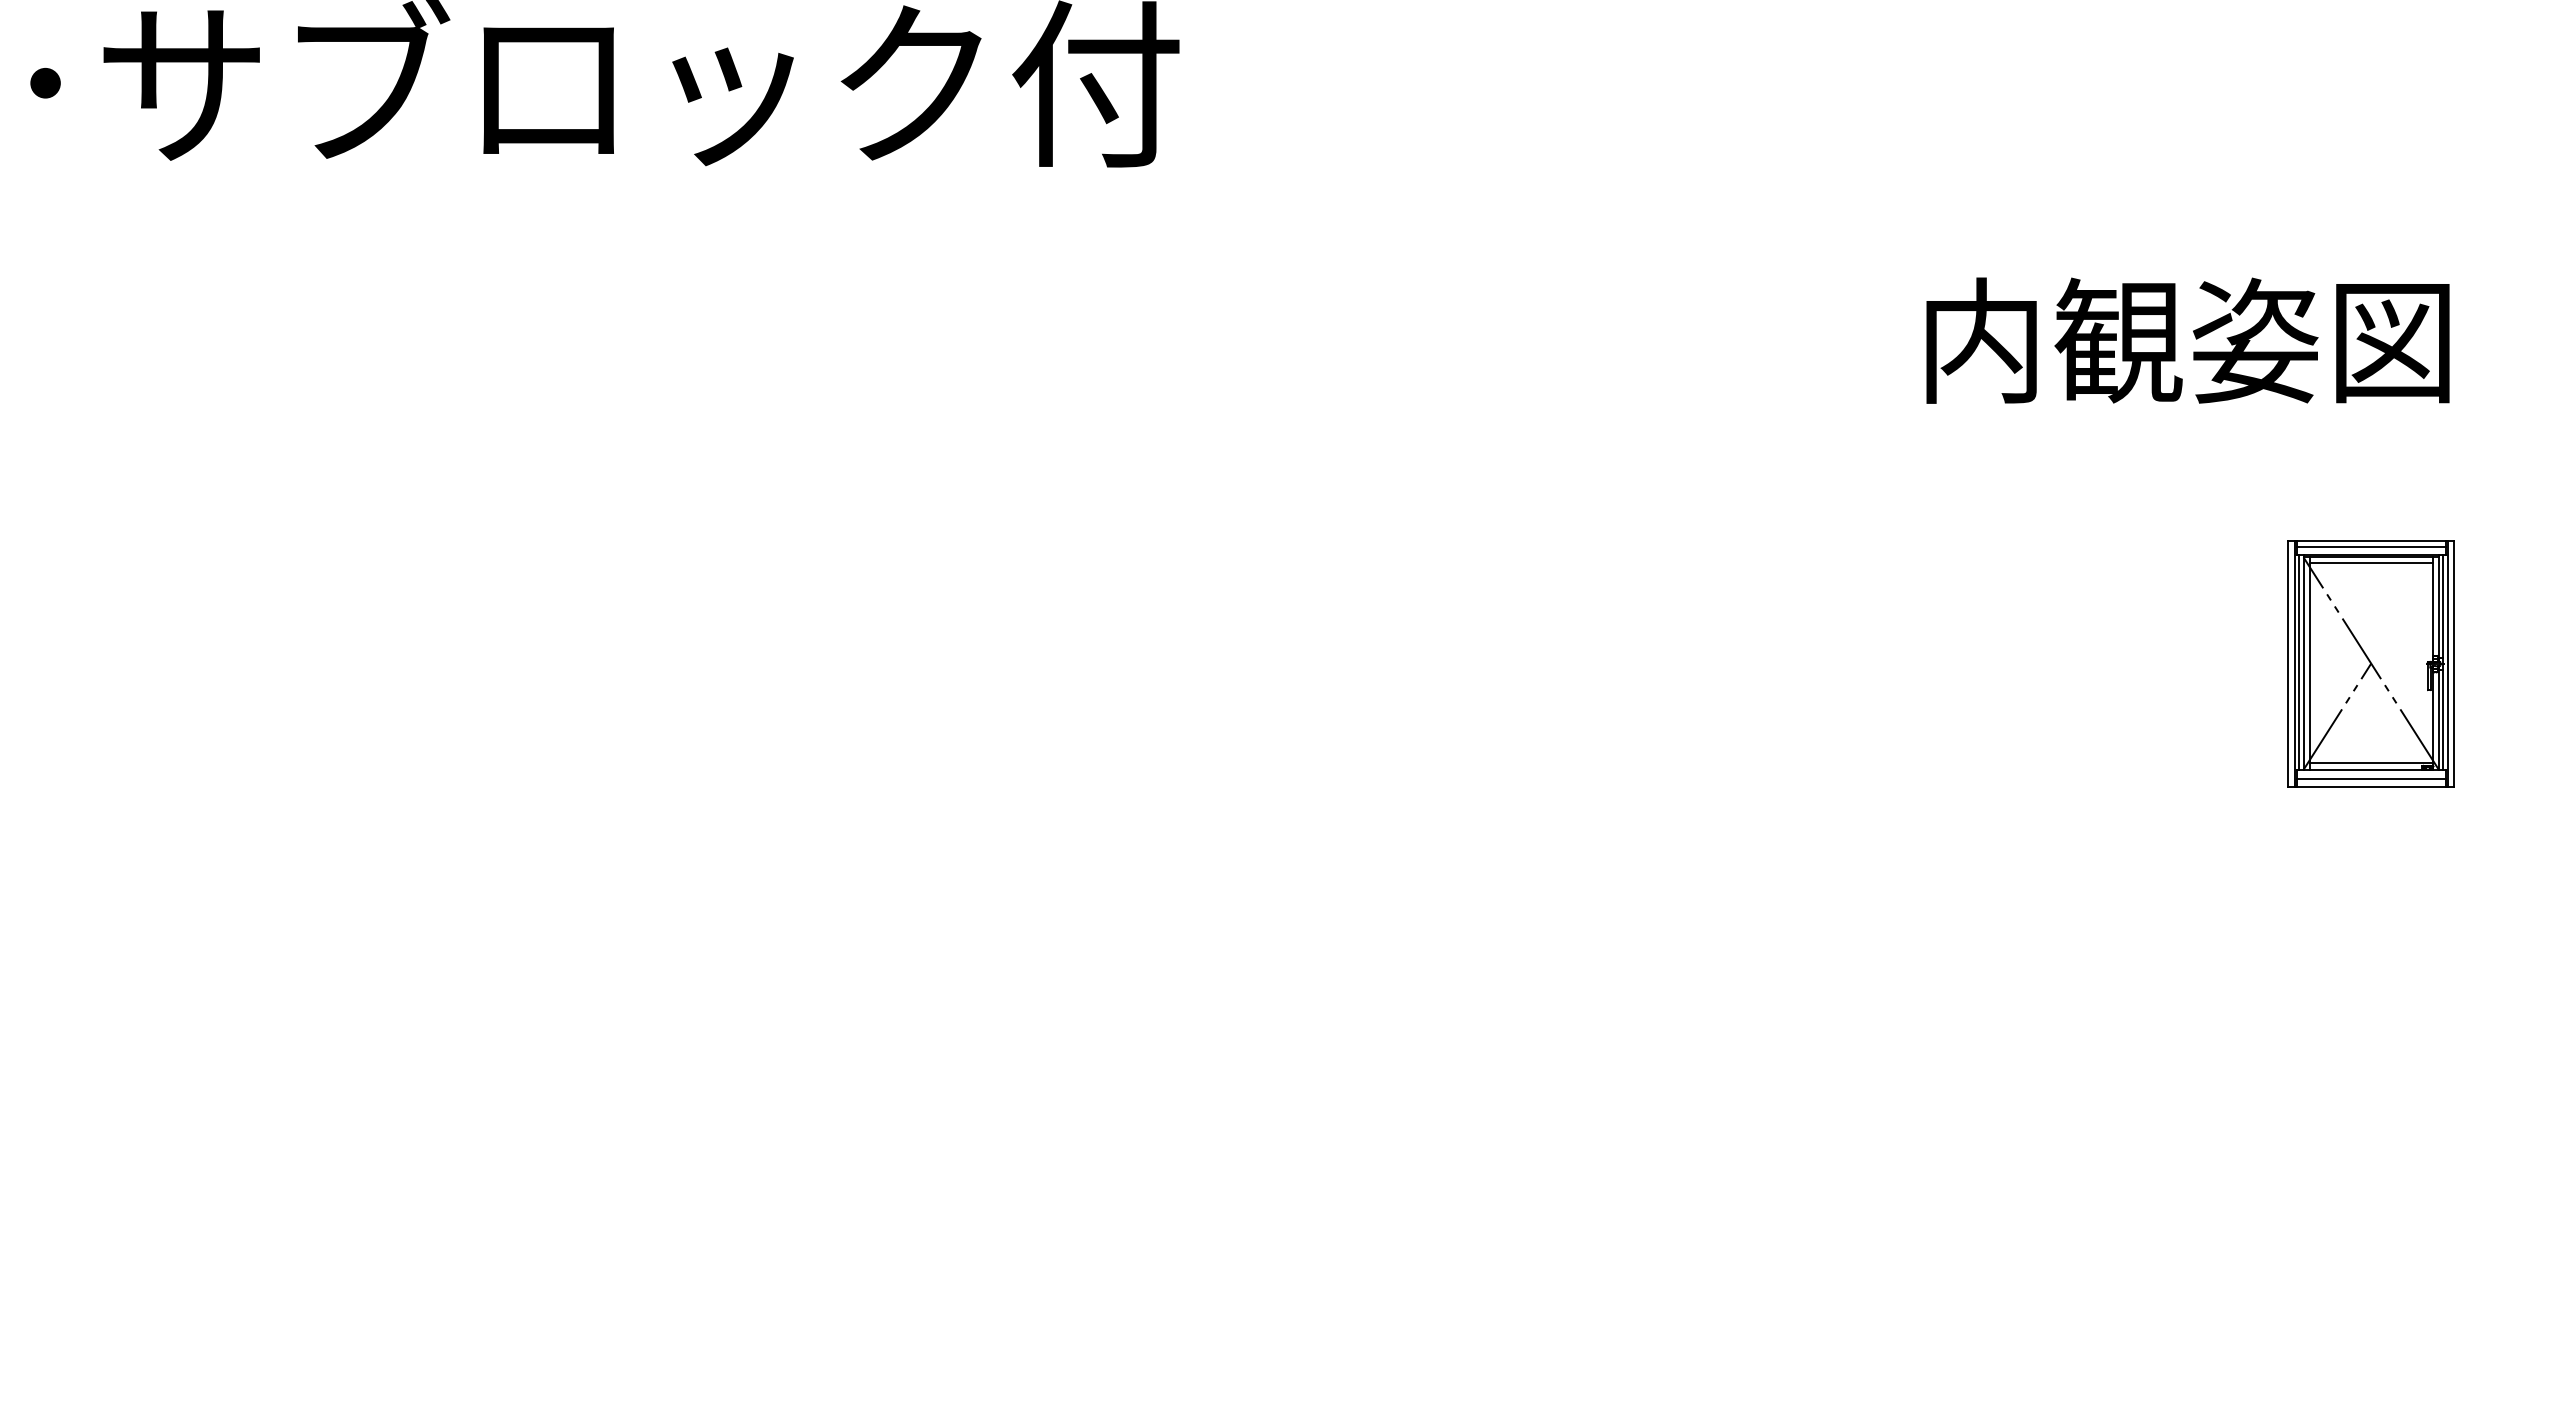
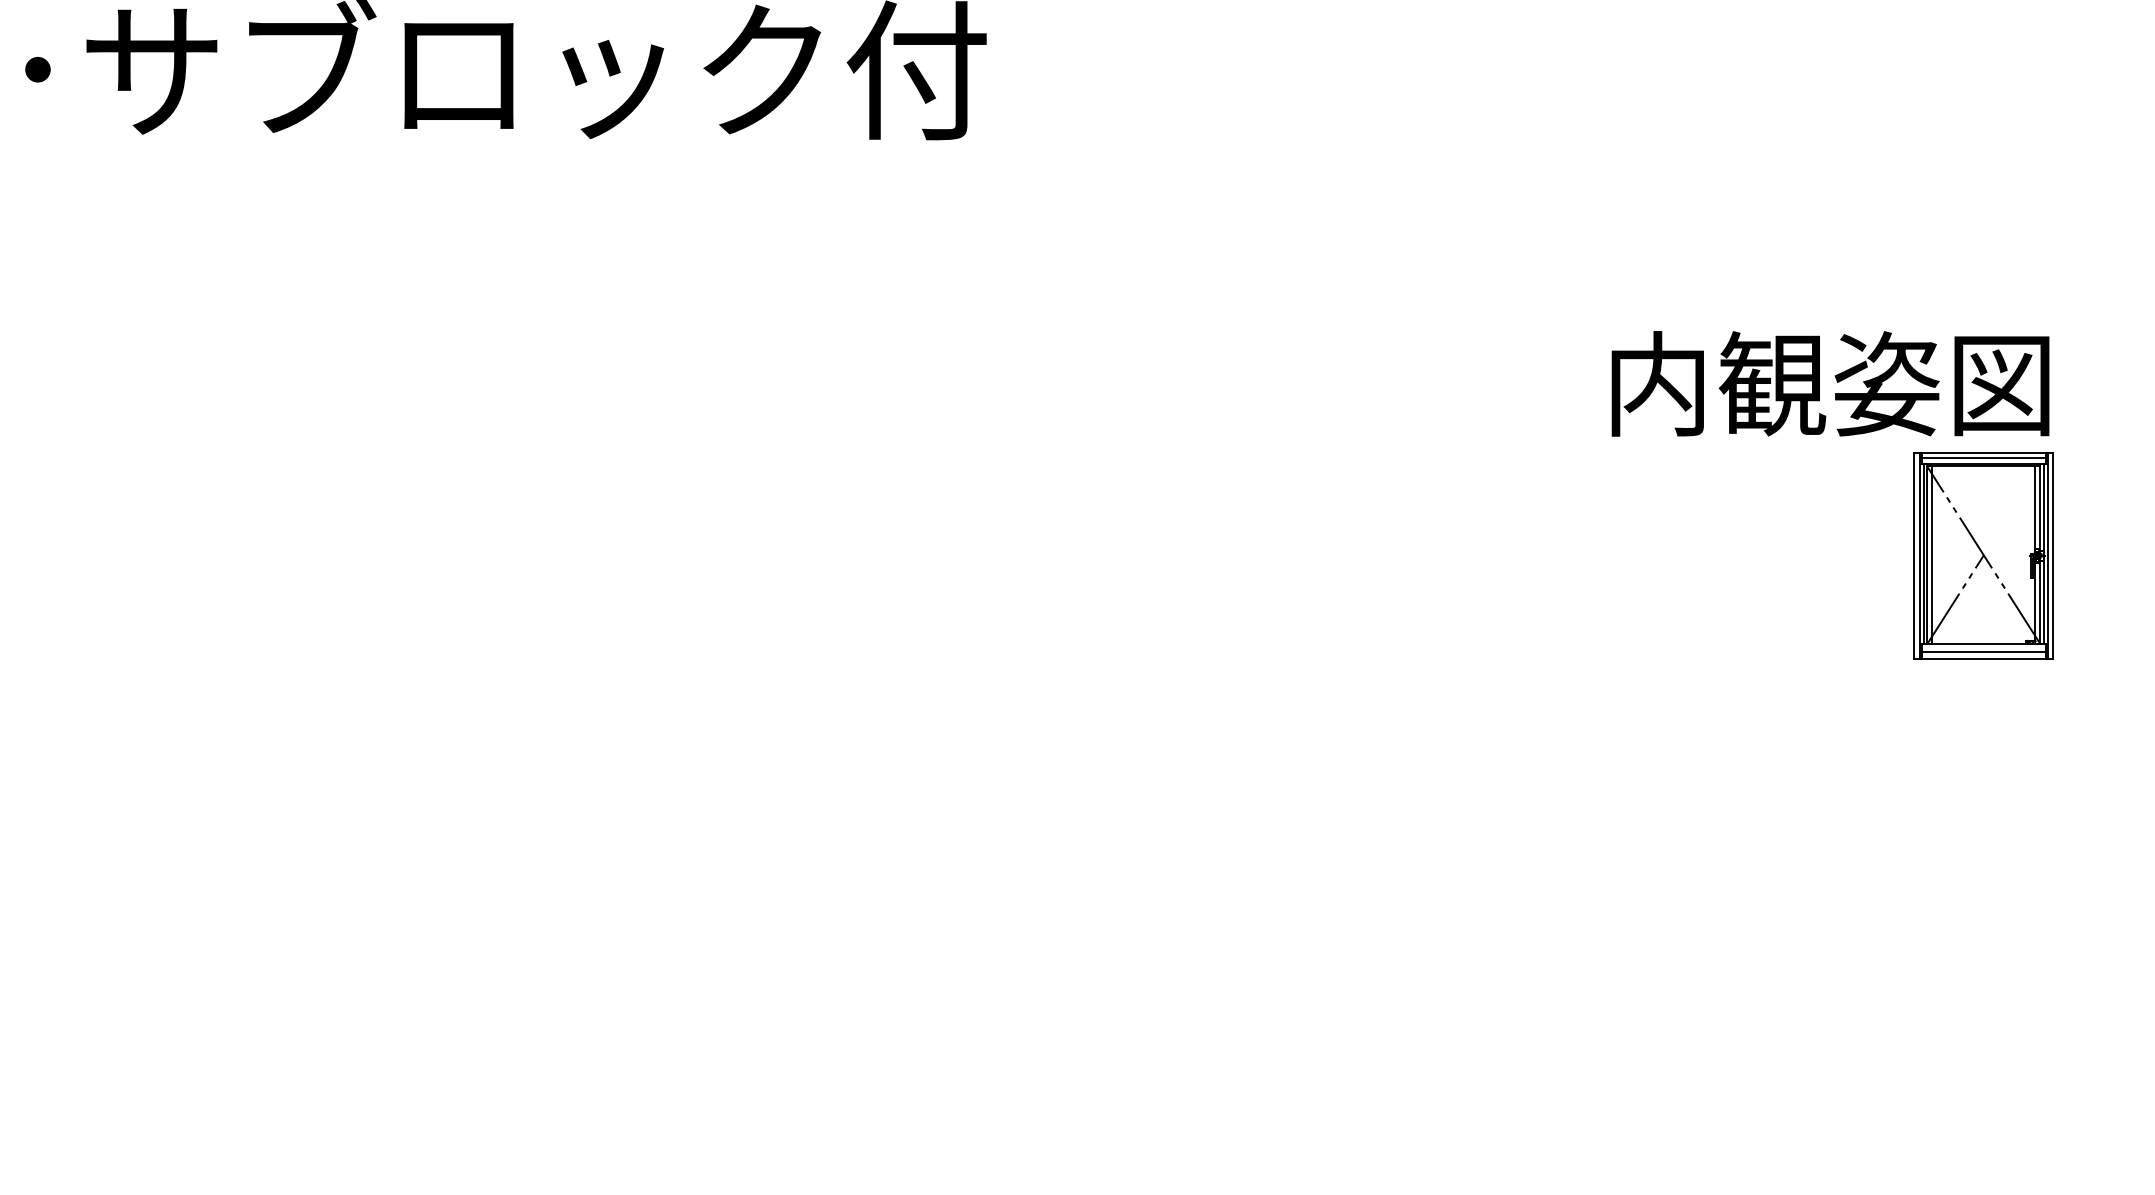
text: (2187, 340) -> (1830, 383), moved
line: (2370, 562) -> (1983, 470), removed
line: (2370, 763) -> (1983, 638), removed

